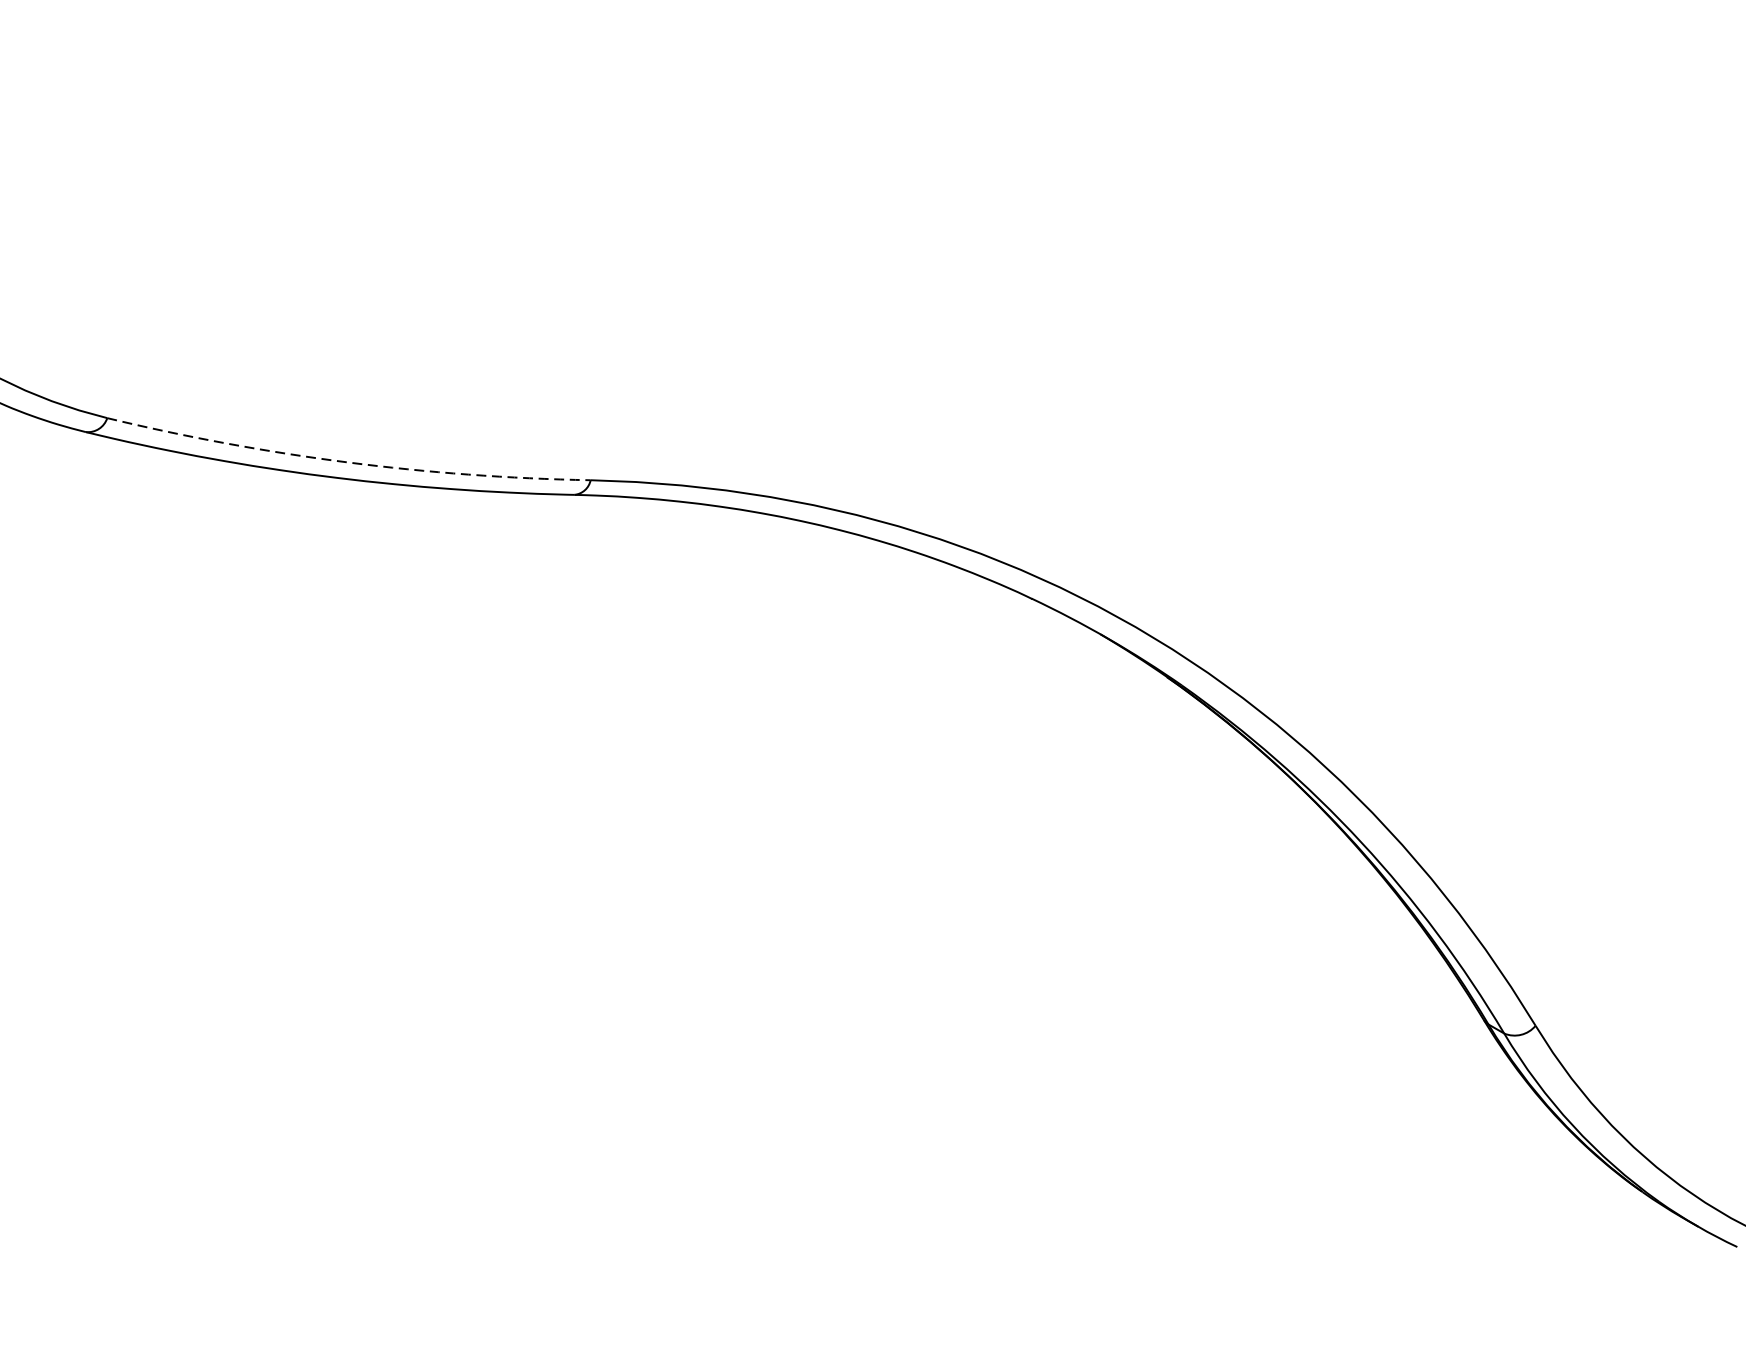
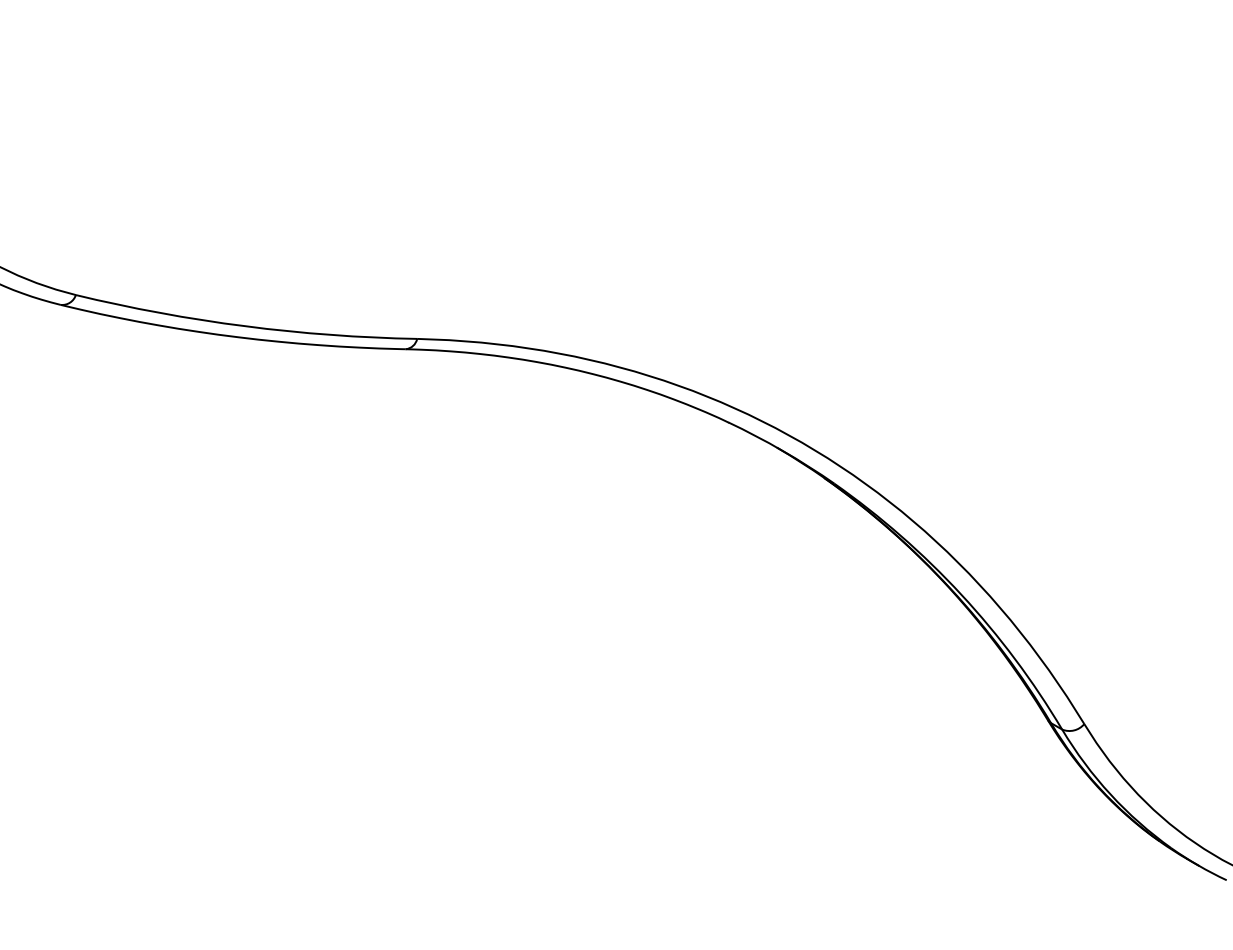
arc: (347, 462) -> (245, 326), dashed -> solid

